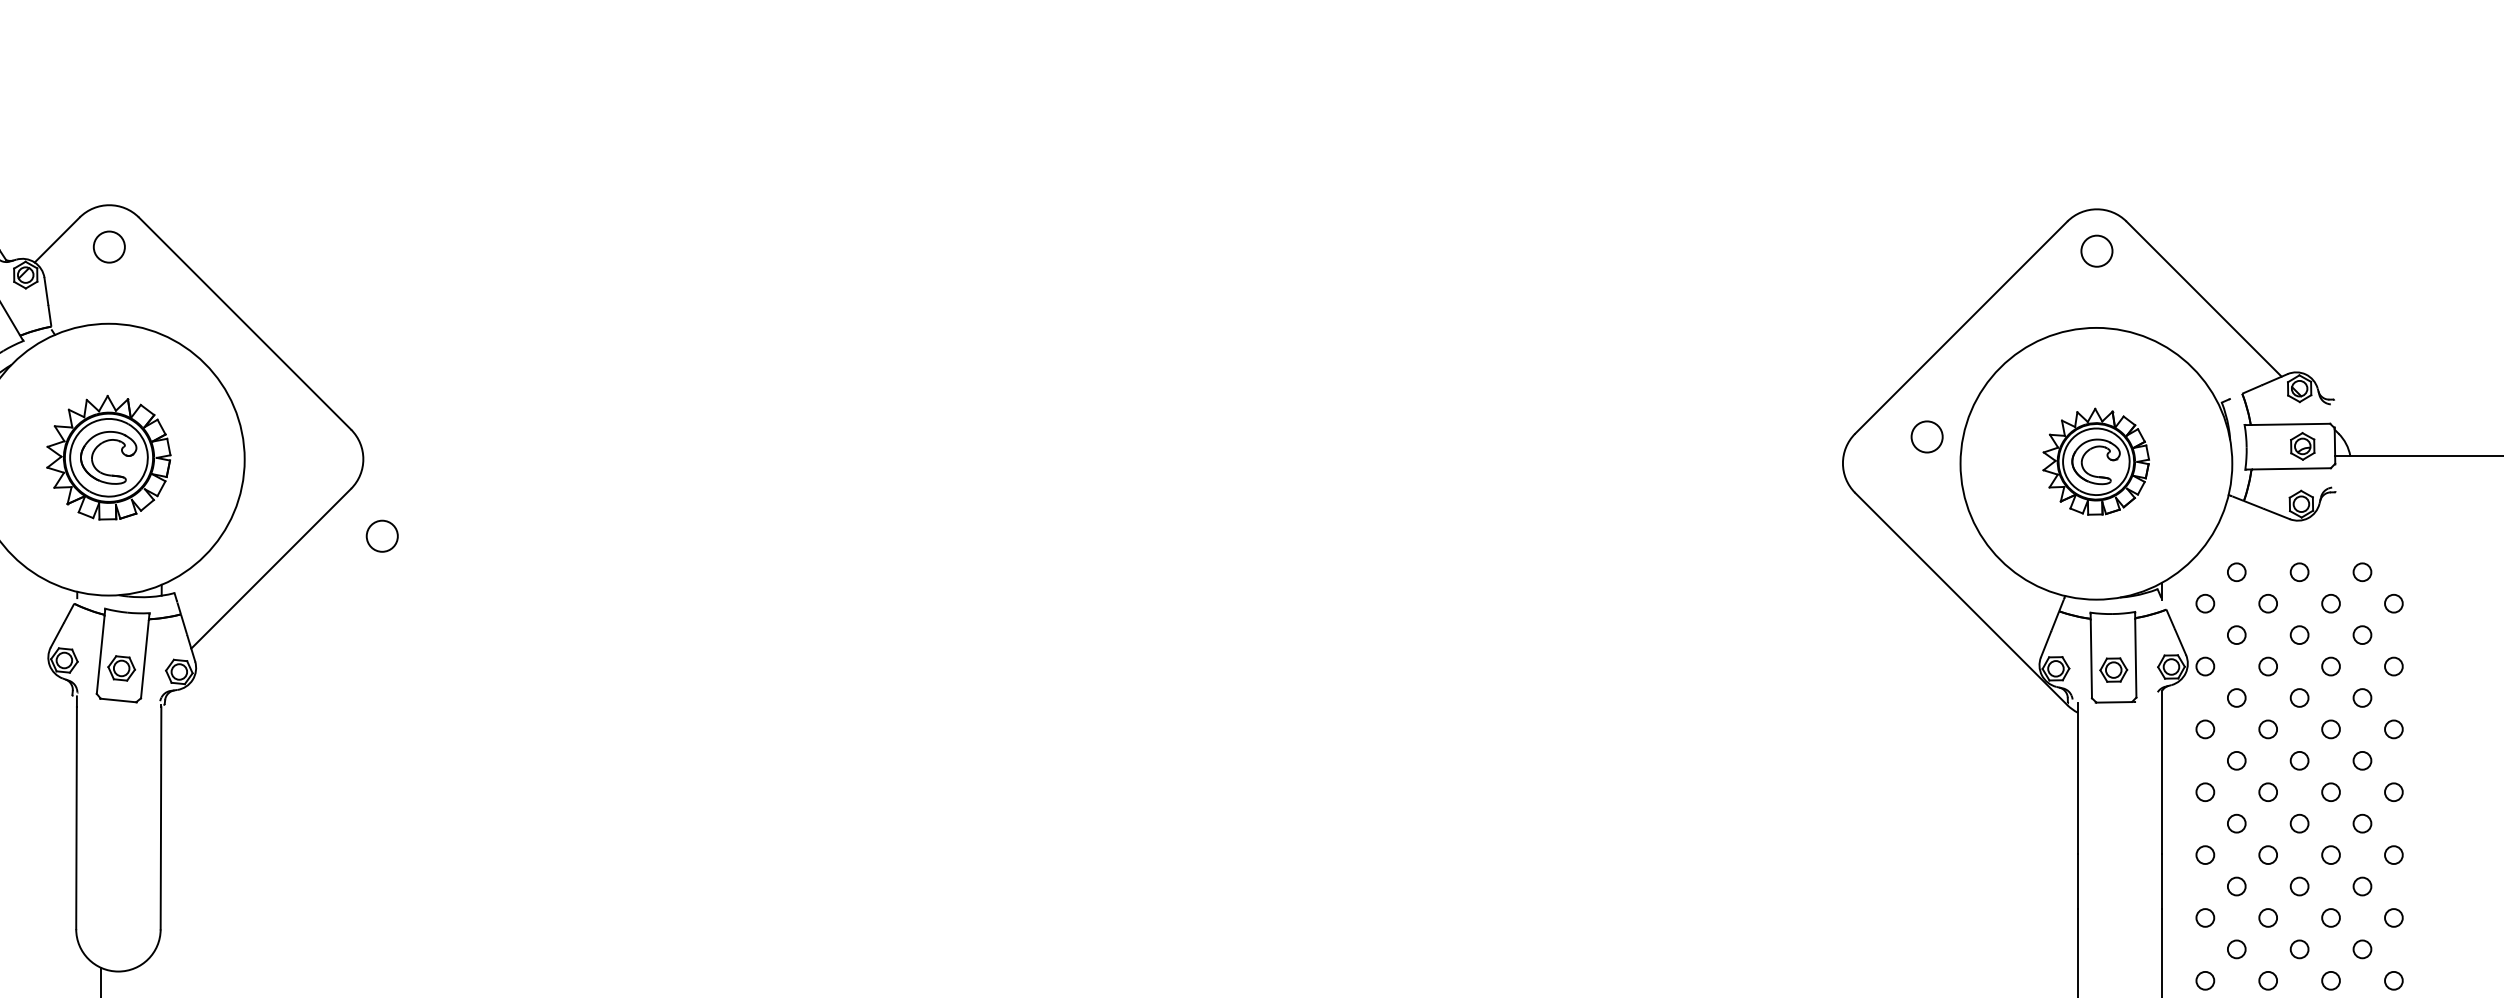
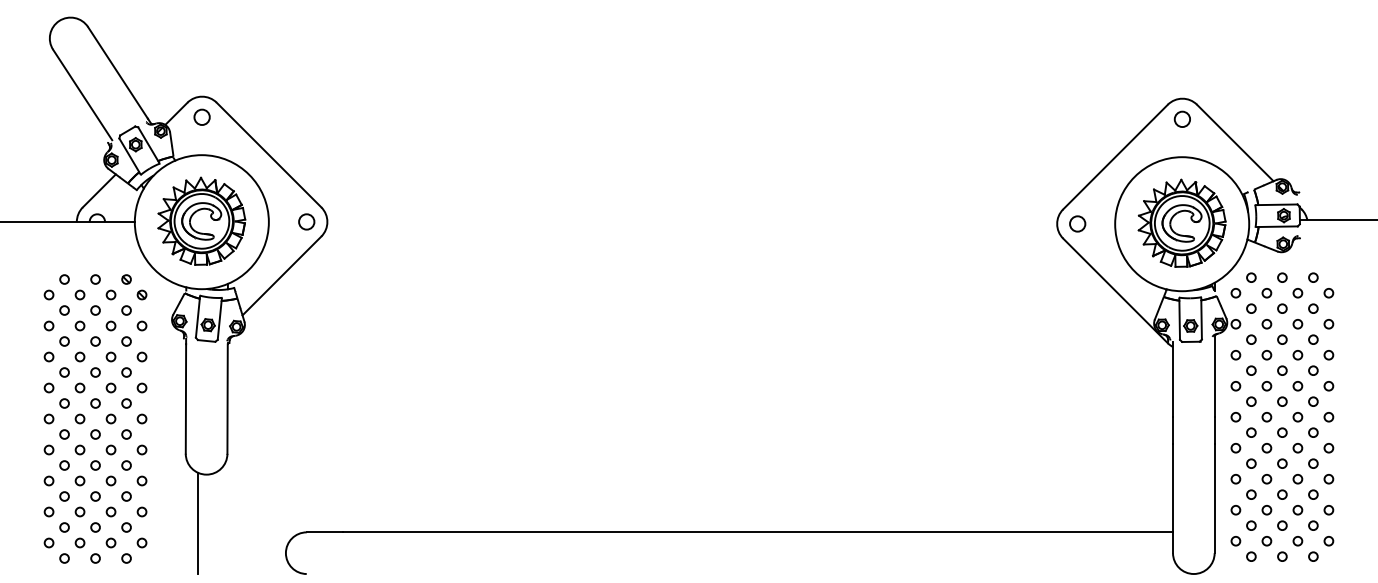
circle: (1926, 435) -> (1077, 223), moved
part: (108, 456) -> (201, 220), size x1.43
part: (2095, 460) -> (1181, 222), size x1.67
circle: (381, 535) -> (306, 221), moved

